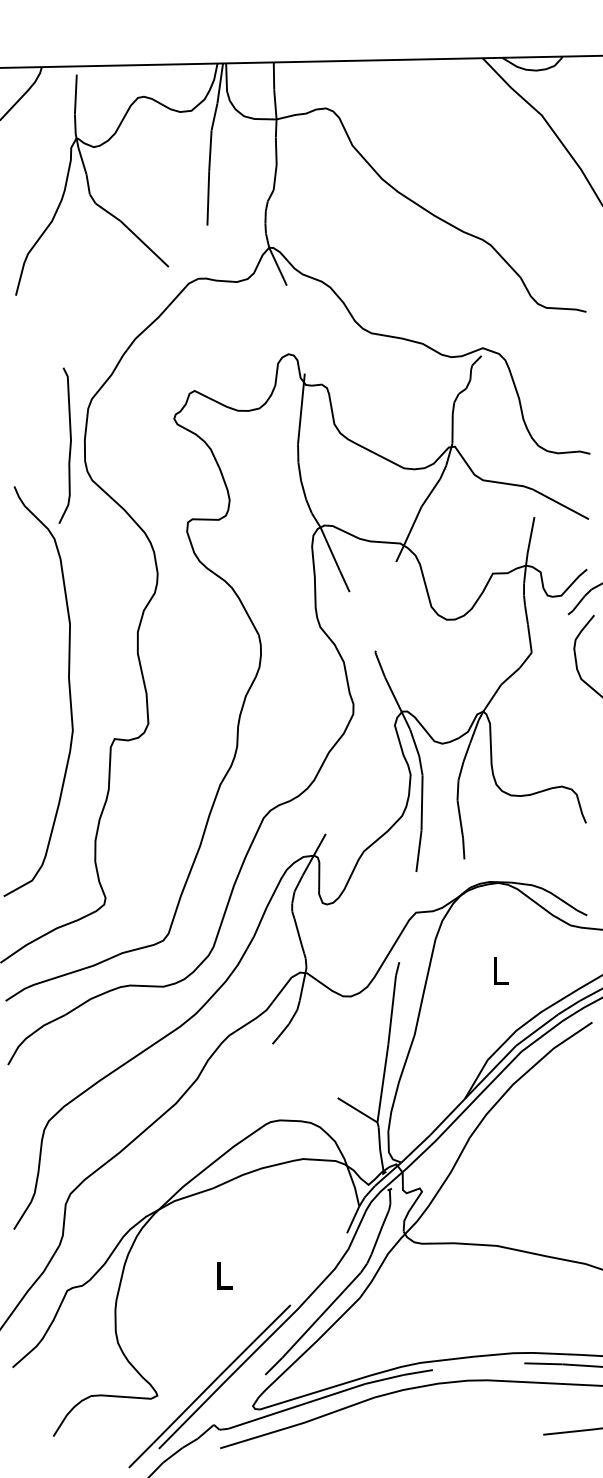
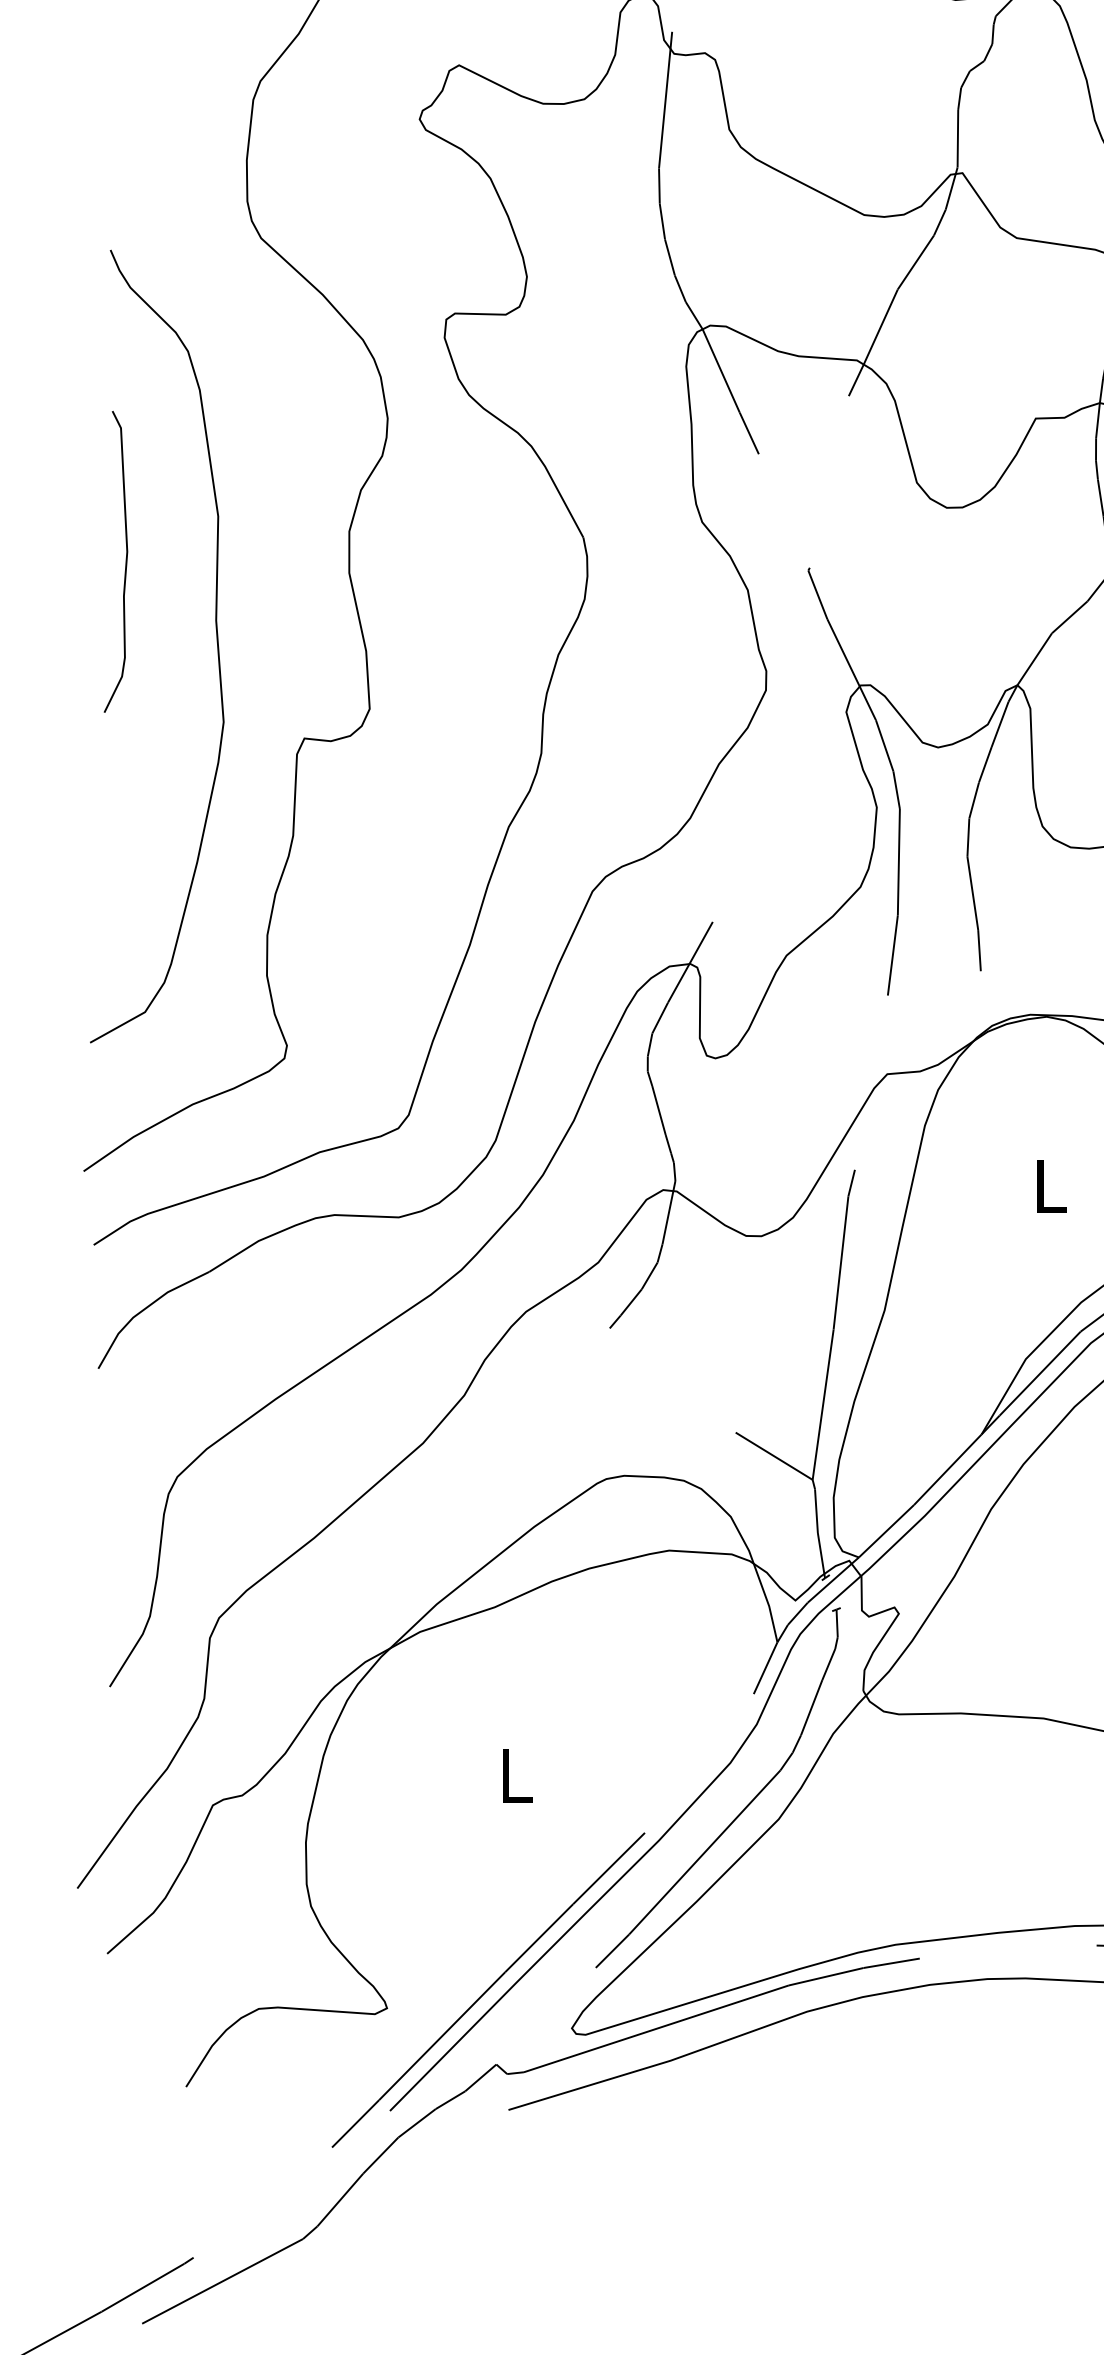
curve: (69, 445) -> (124, 561), moved

